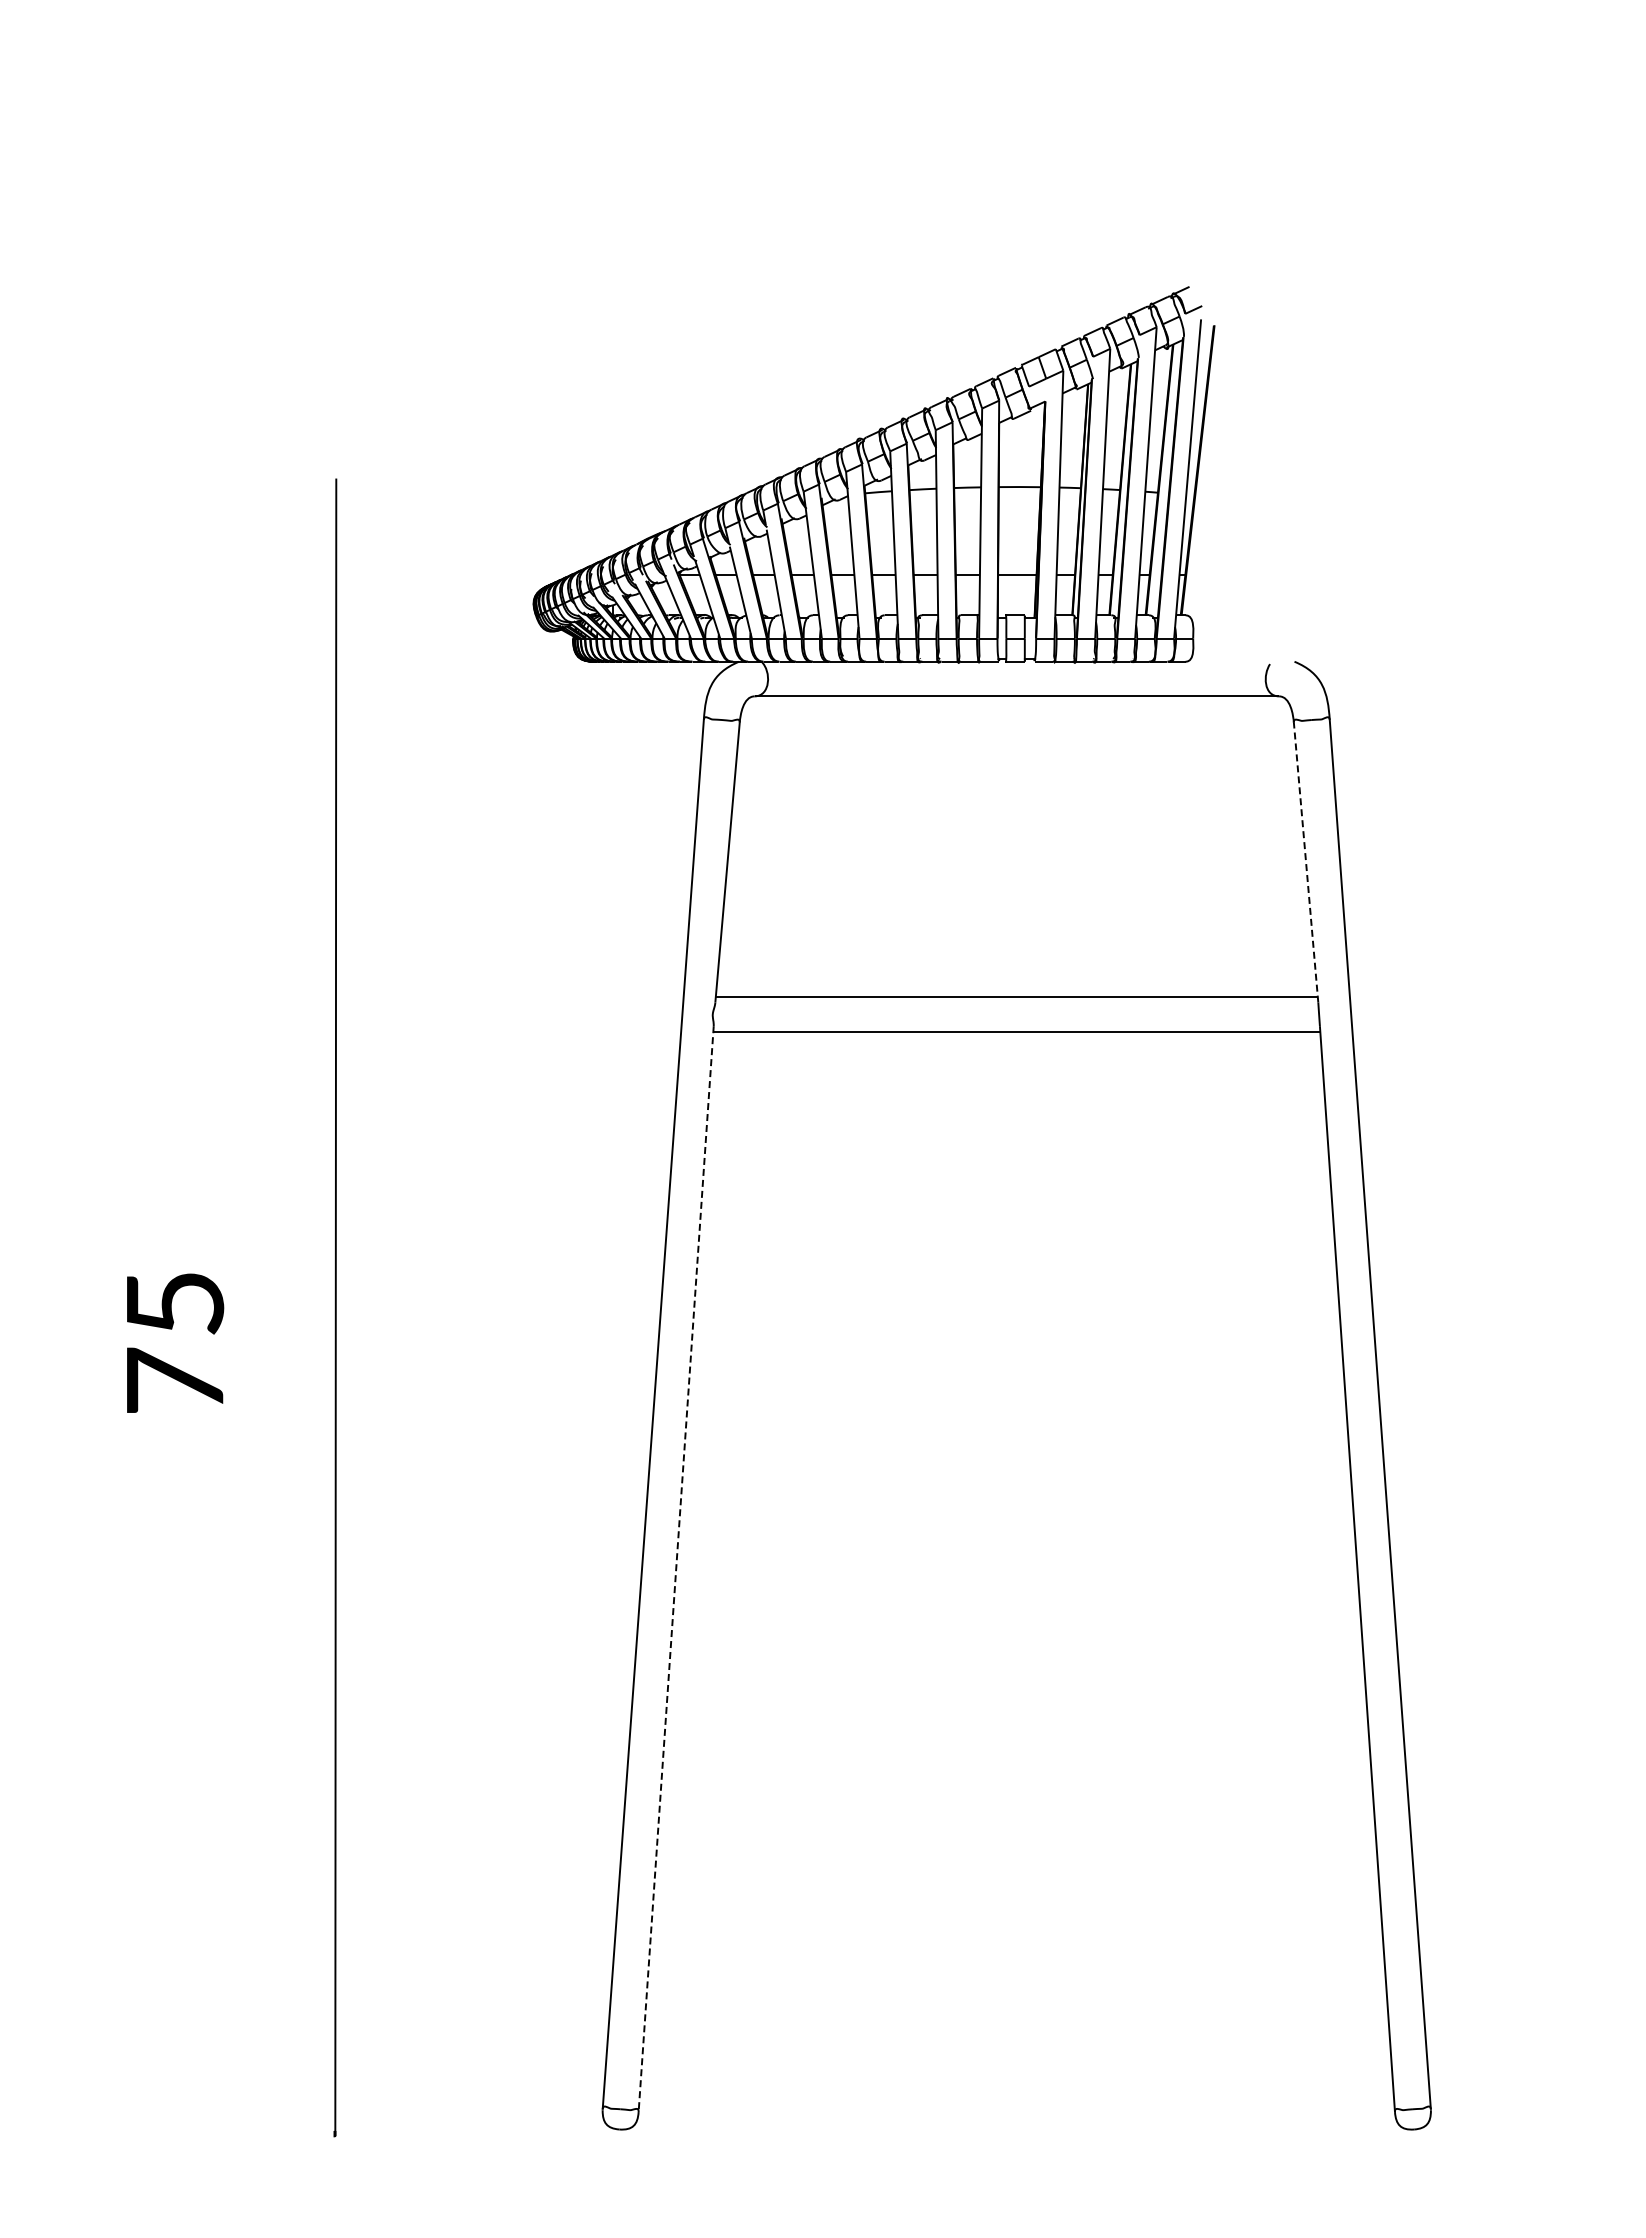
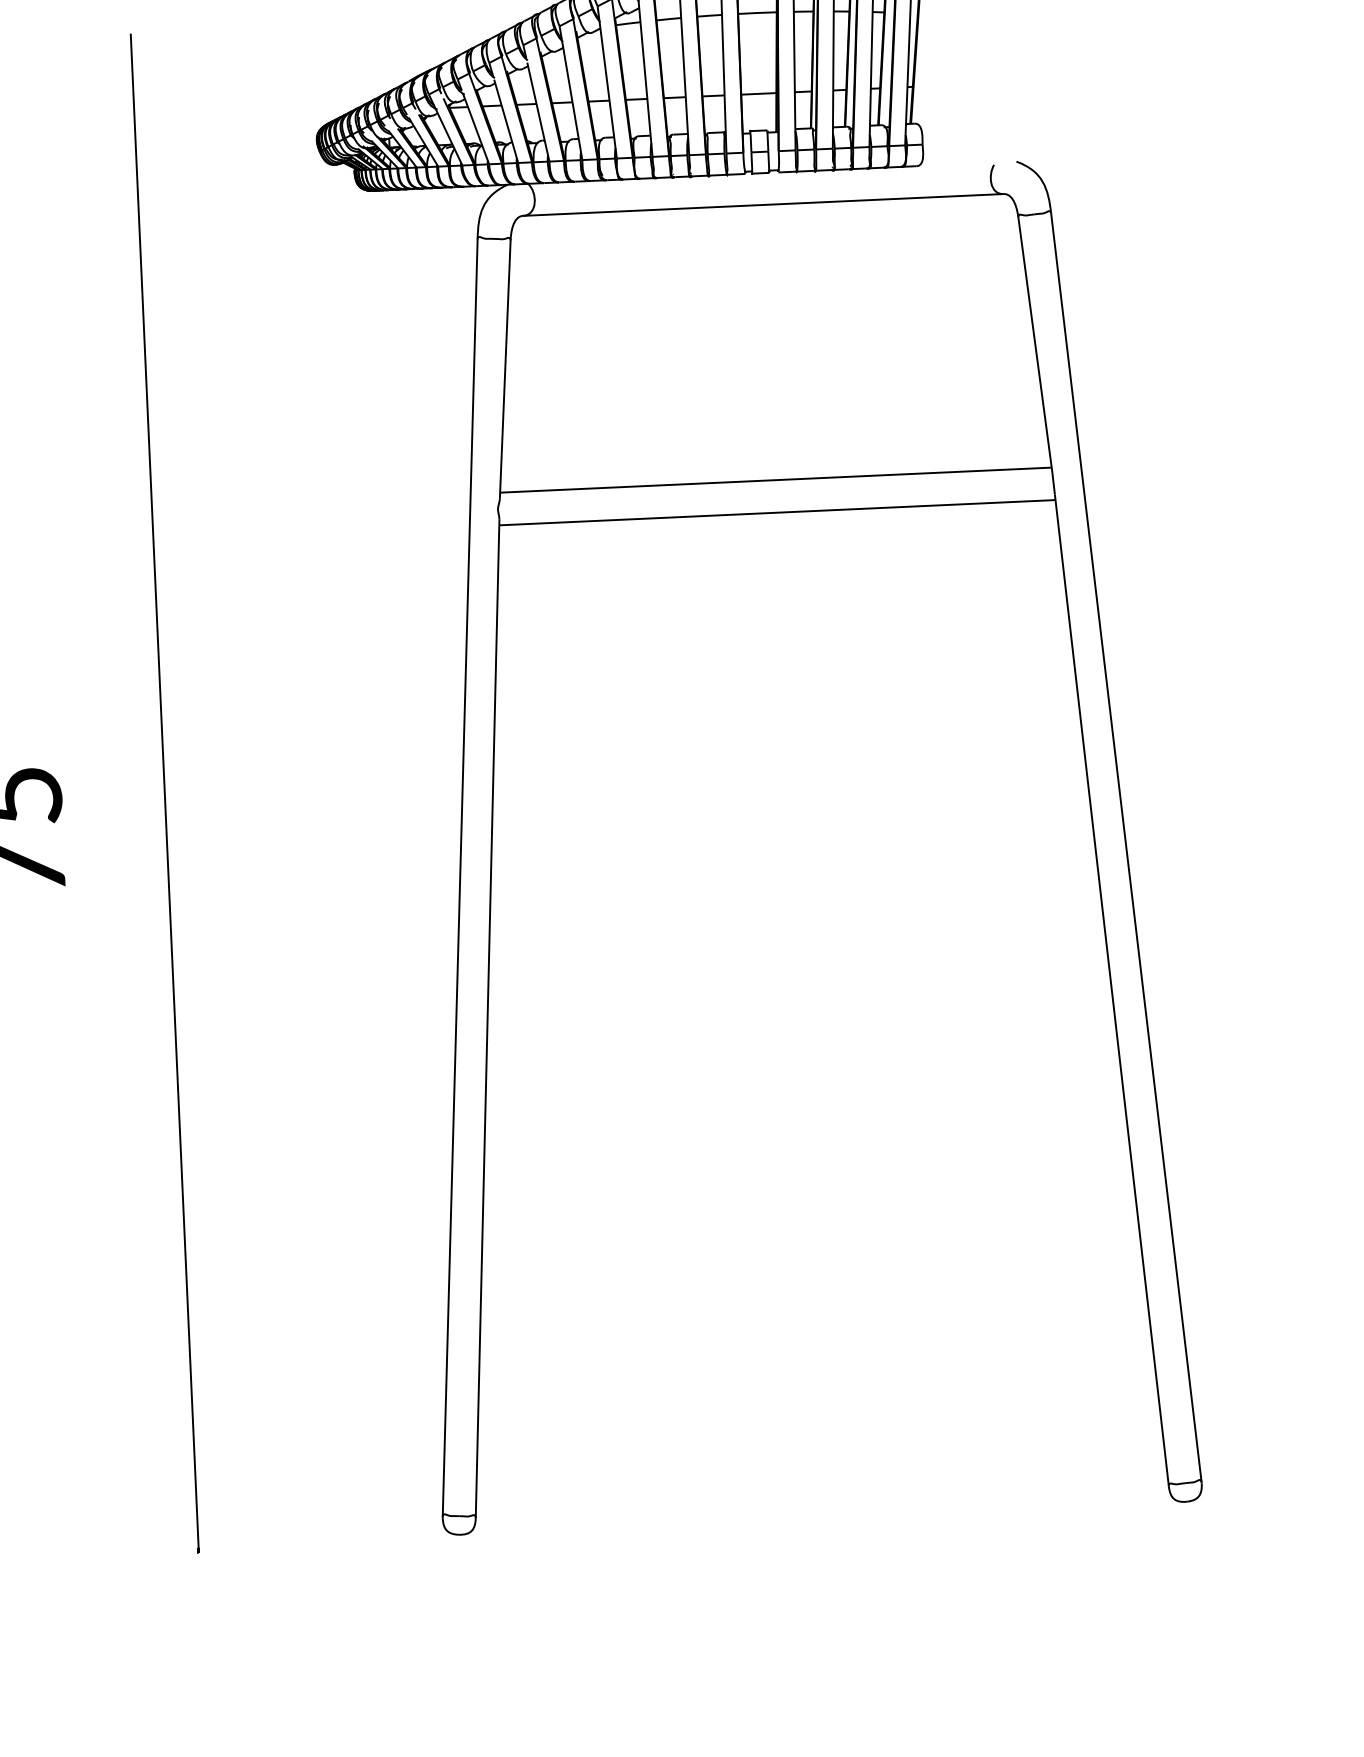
line: (1306, 862) -> (1035, 345), dashed -> solid
line: (676, 1569) -> (487, 1019), dashed -> solid

